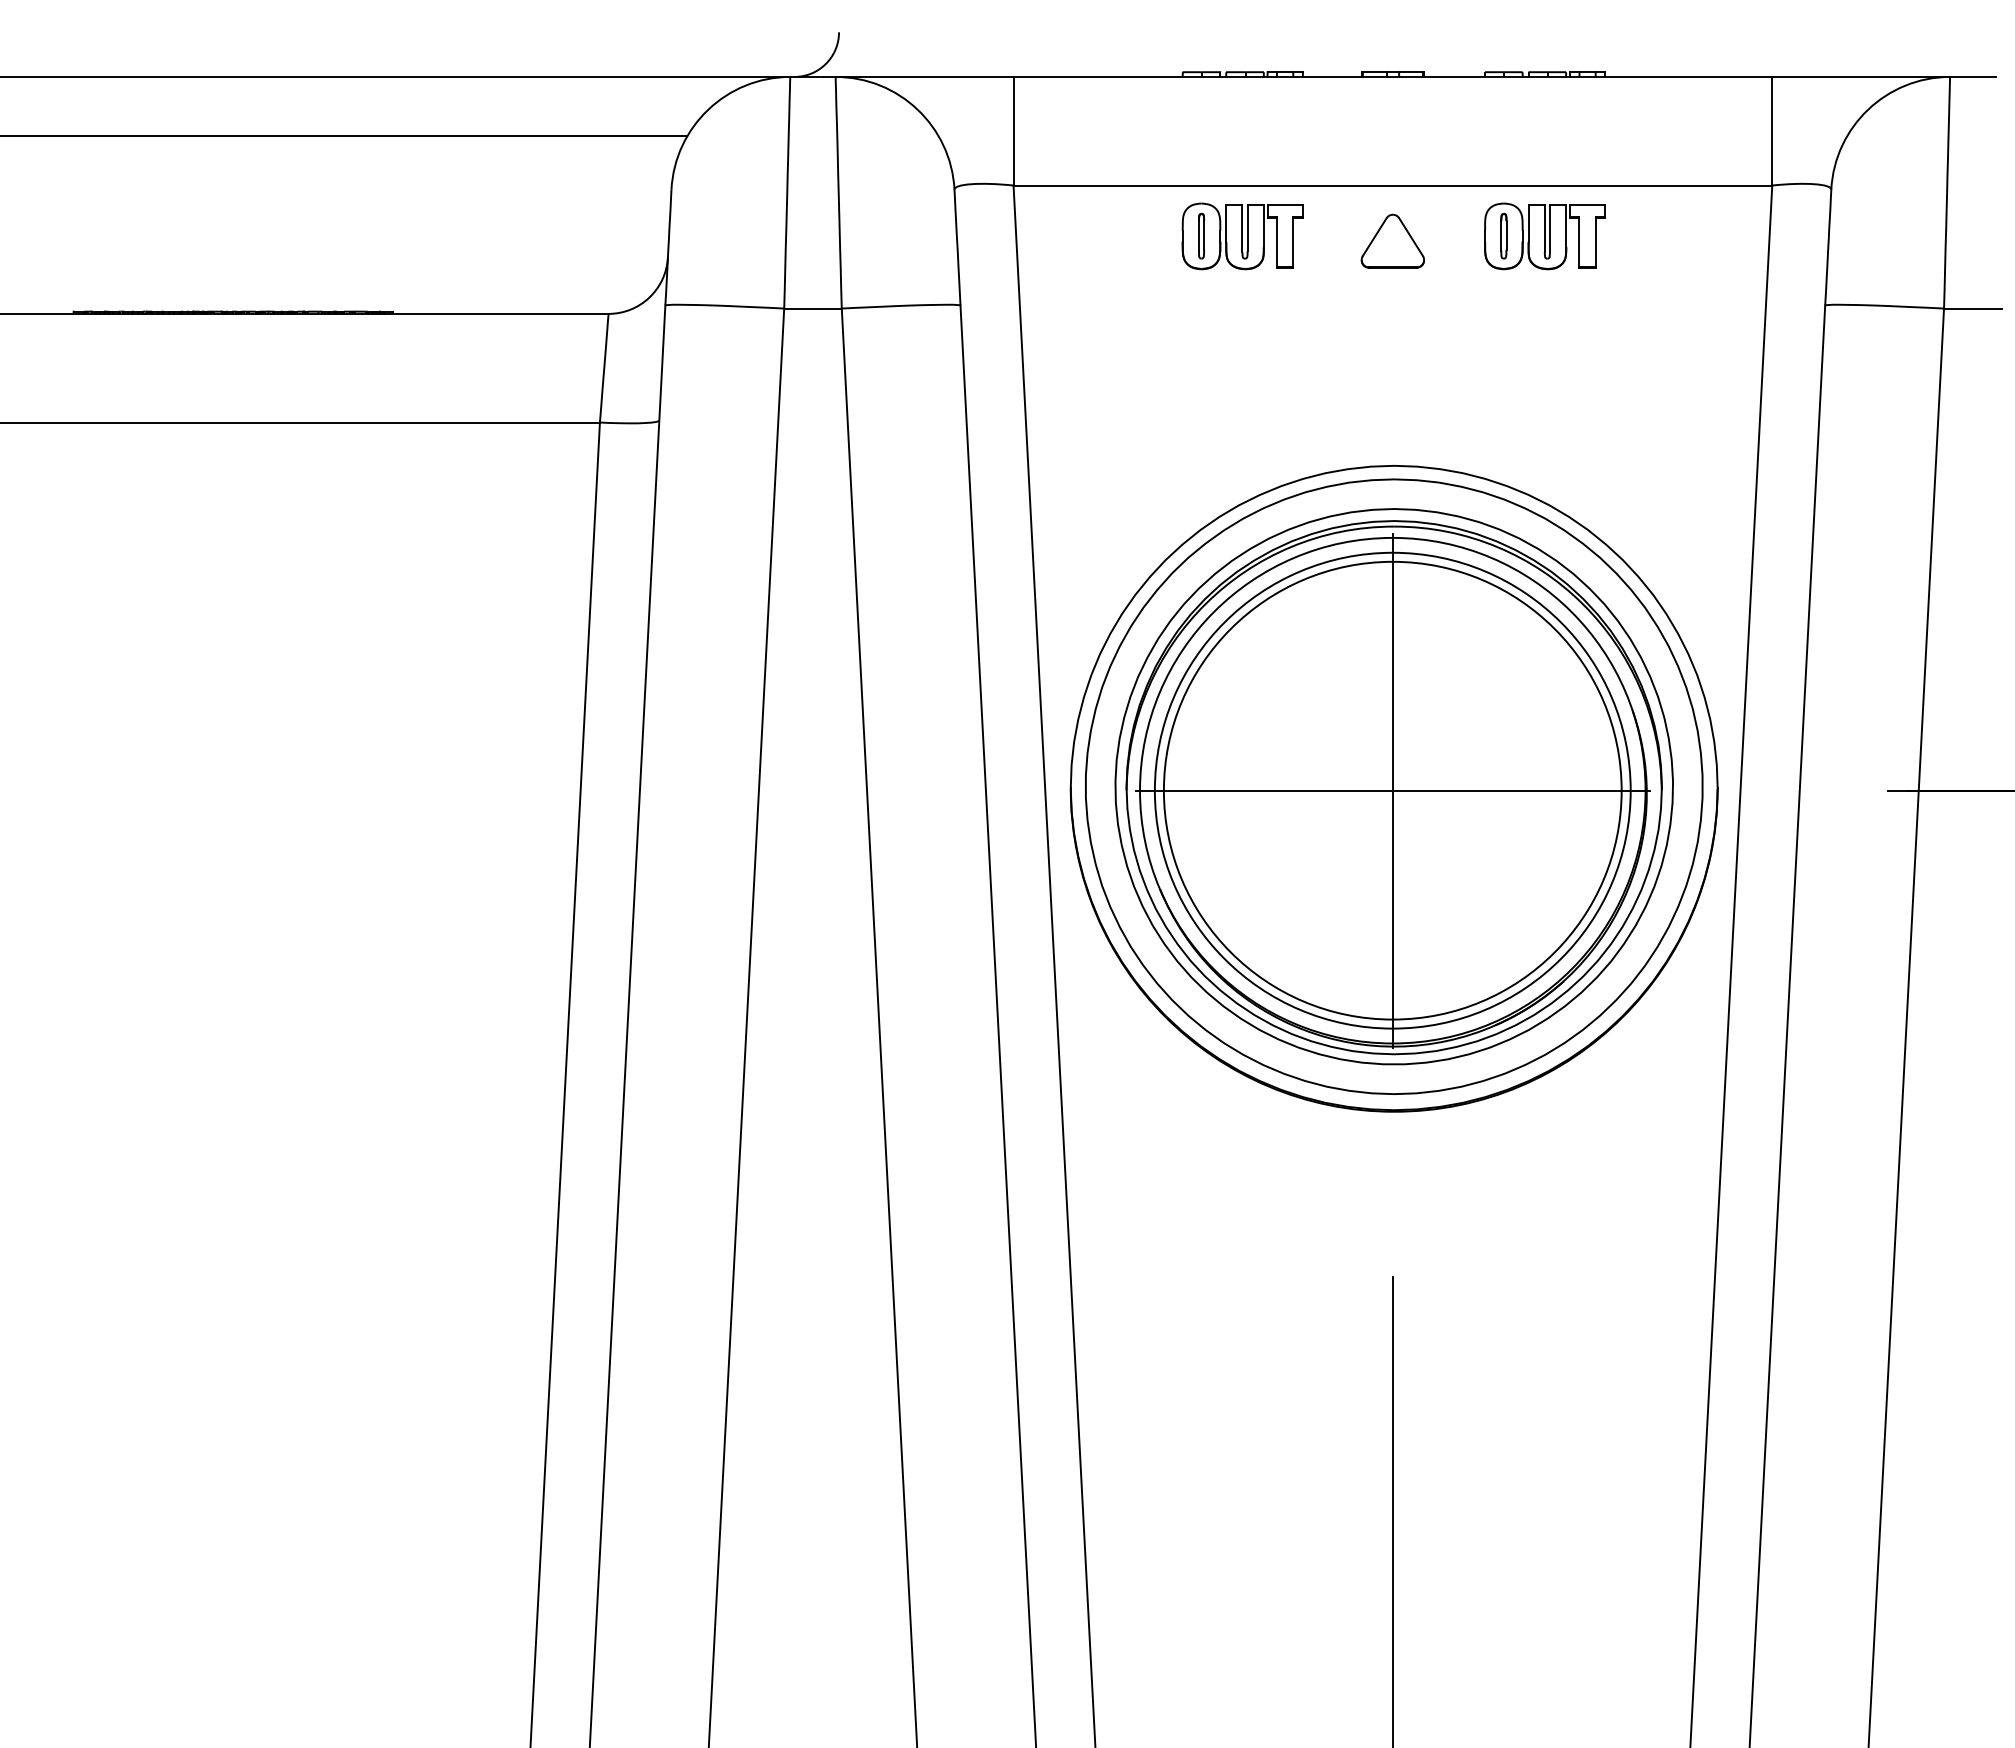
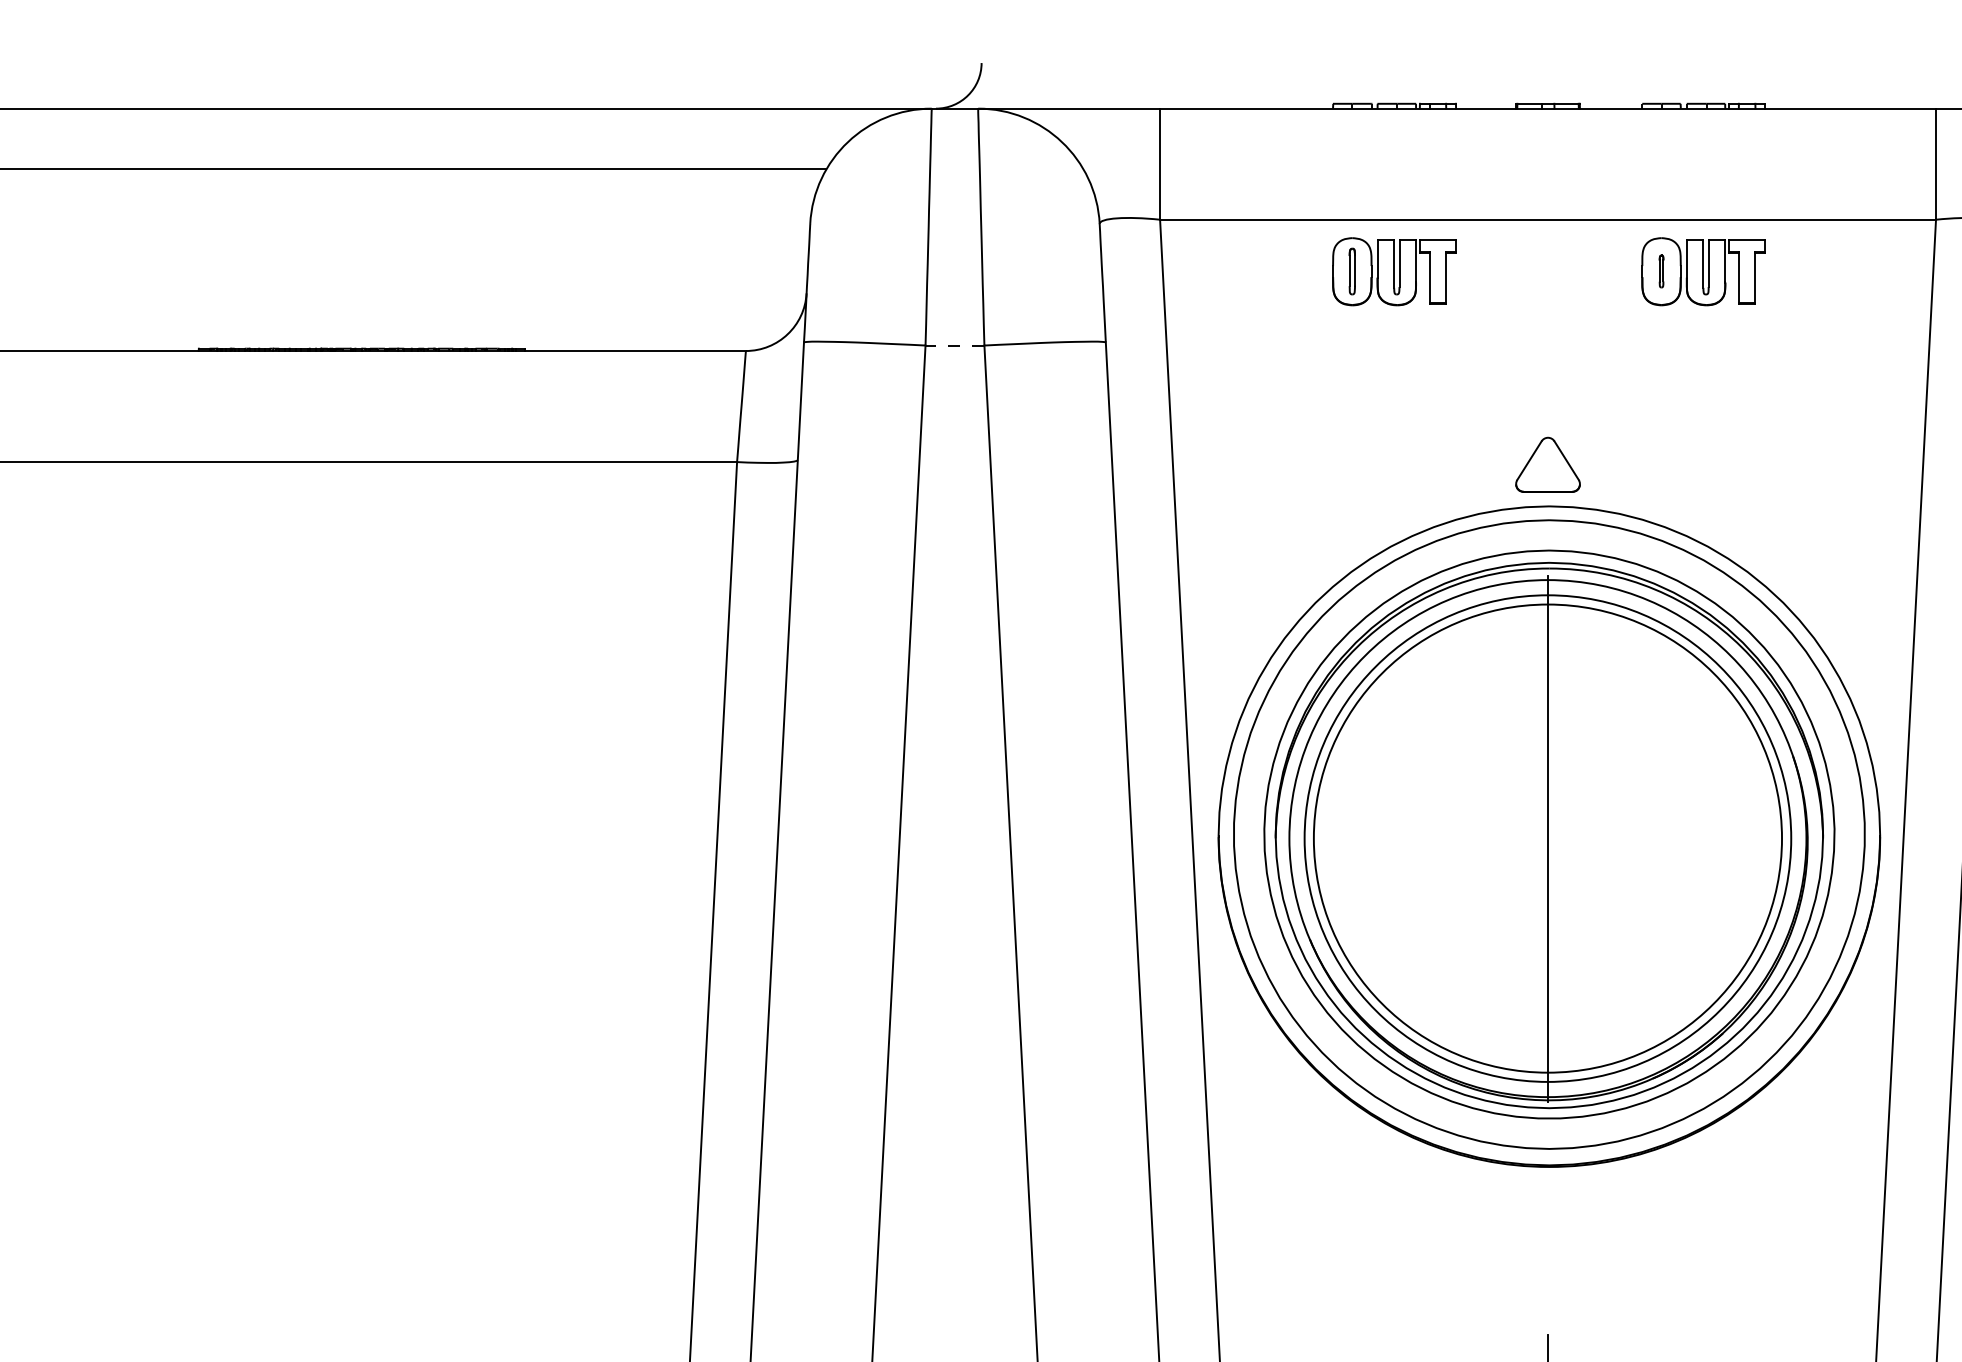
part: (1503, 235) -> (1661, 270), size x0.7
part: (1392, 240) -> (1547, 464), moved
line: (812, 308) -> (954, 345), solid -> dashed
line: (1392, 790) -> (1547, 838), removed

